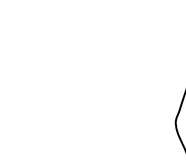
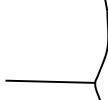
line: (98, 125) -> (50, 81), added

